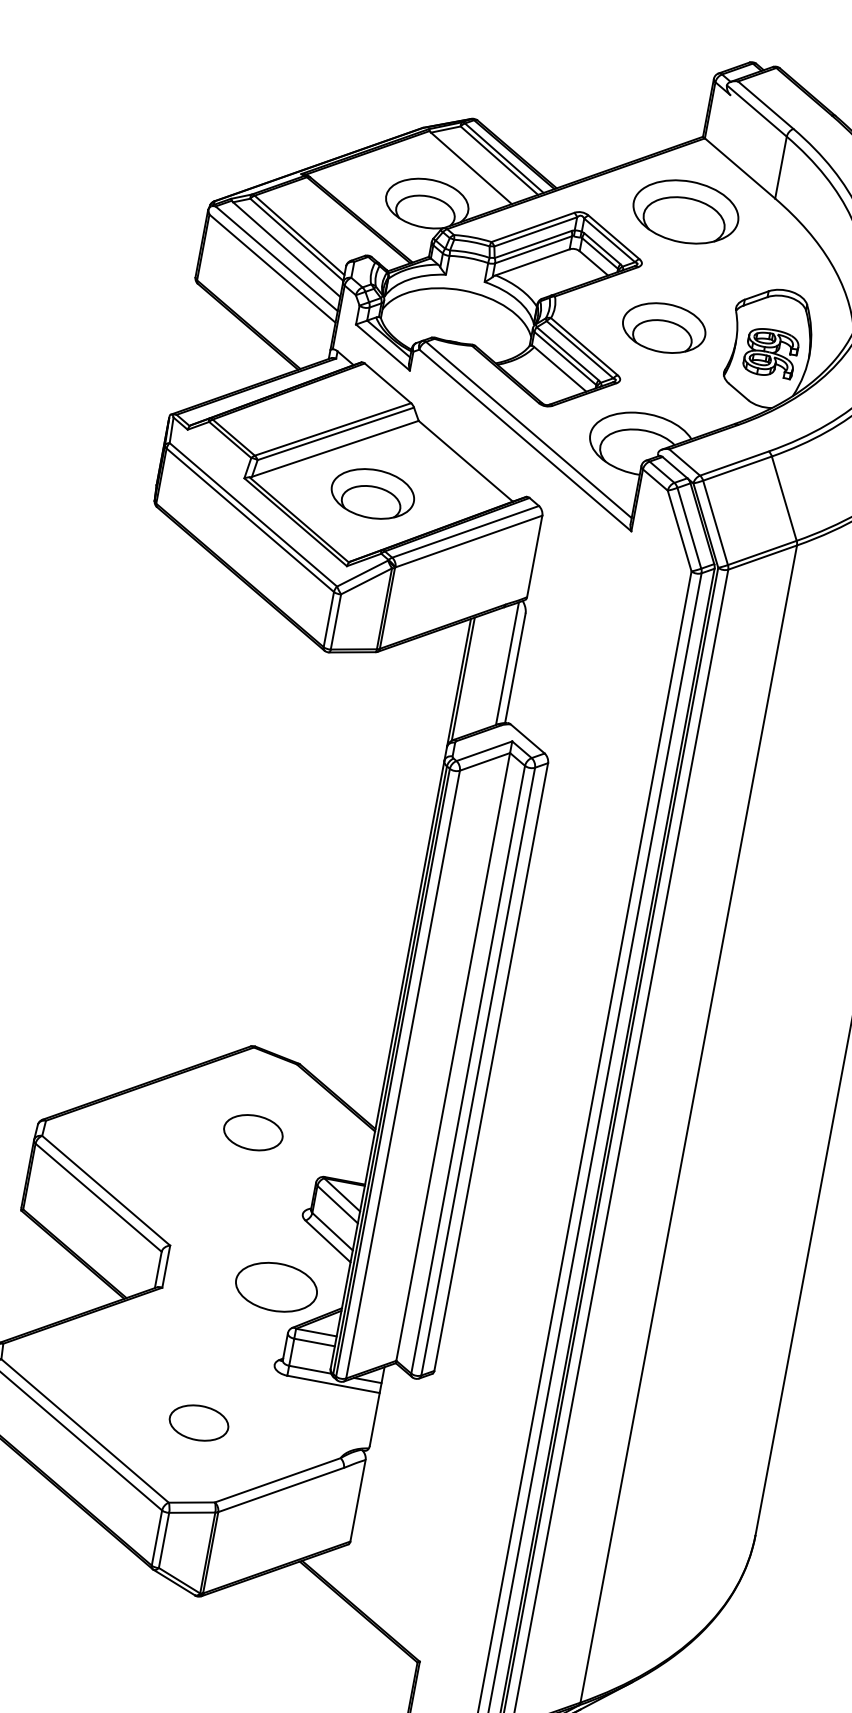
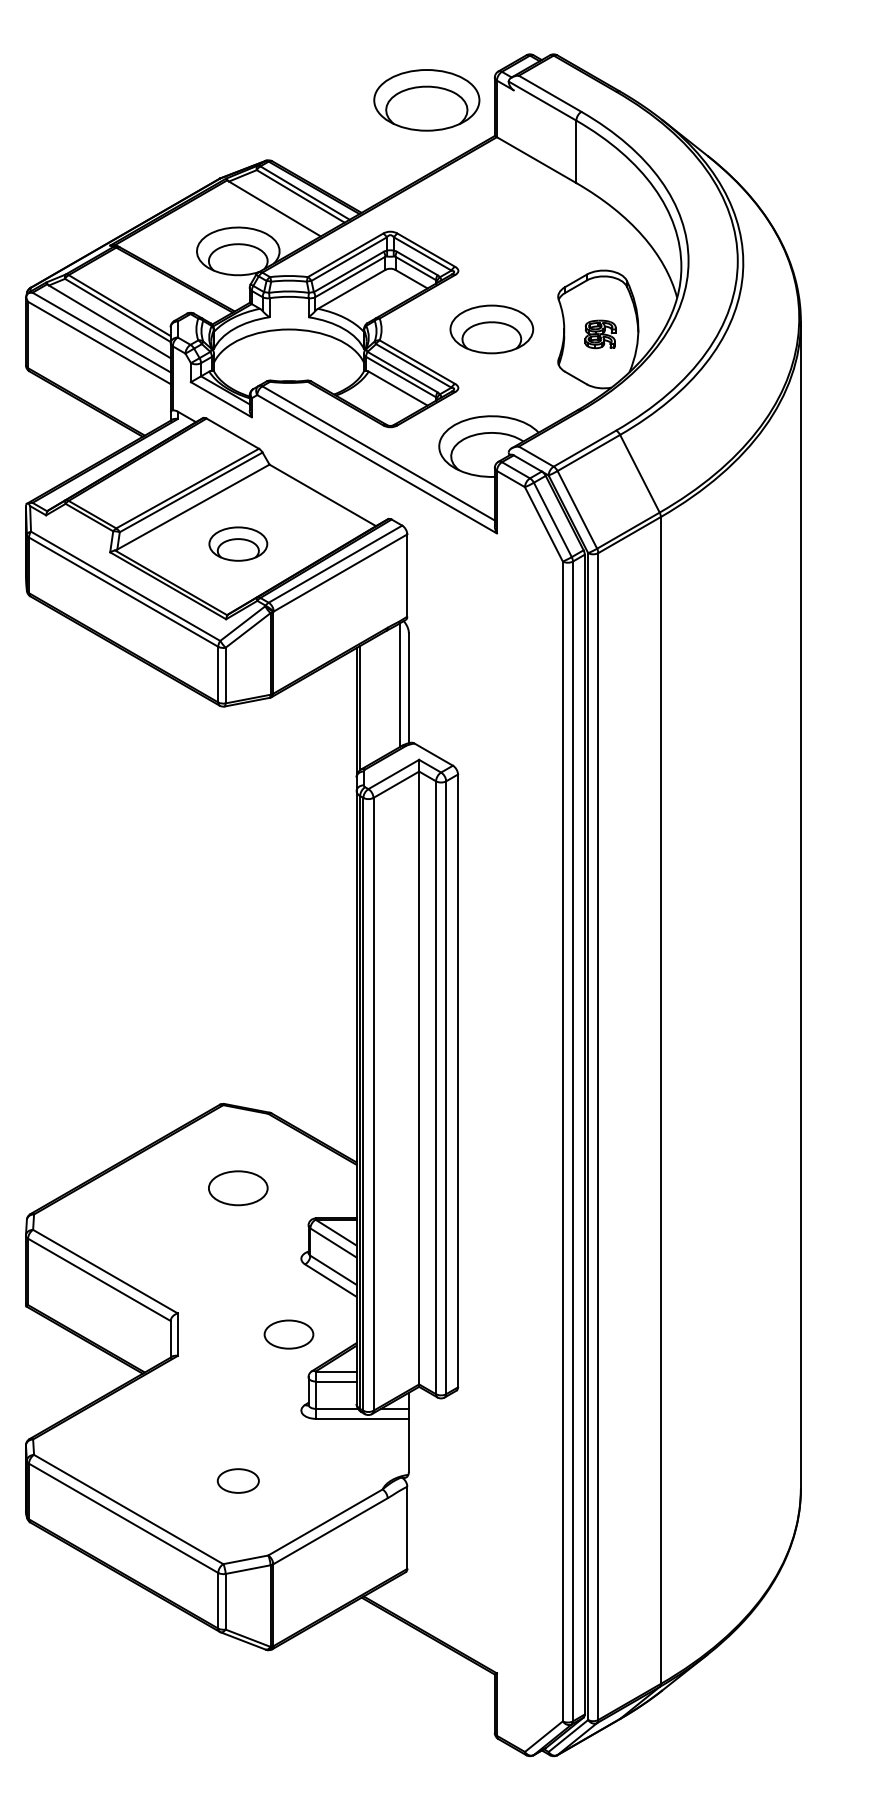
part: (685, 212) -> (426, 100), moved
part: (771, 353) -> (600, 334), size x0.6
part: (373, 493) -> (238, 543), size x0.7
part: (276, 1287) -> (288, 1334), size x0.6
part: (199, 1422) -> (238, 1480), size x0.7

